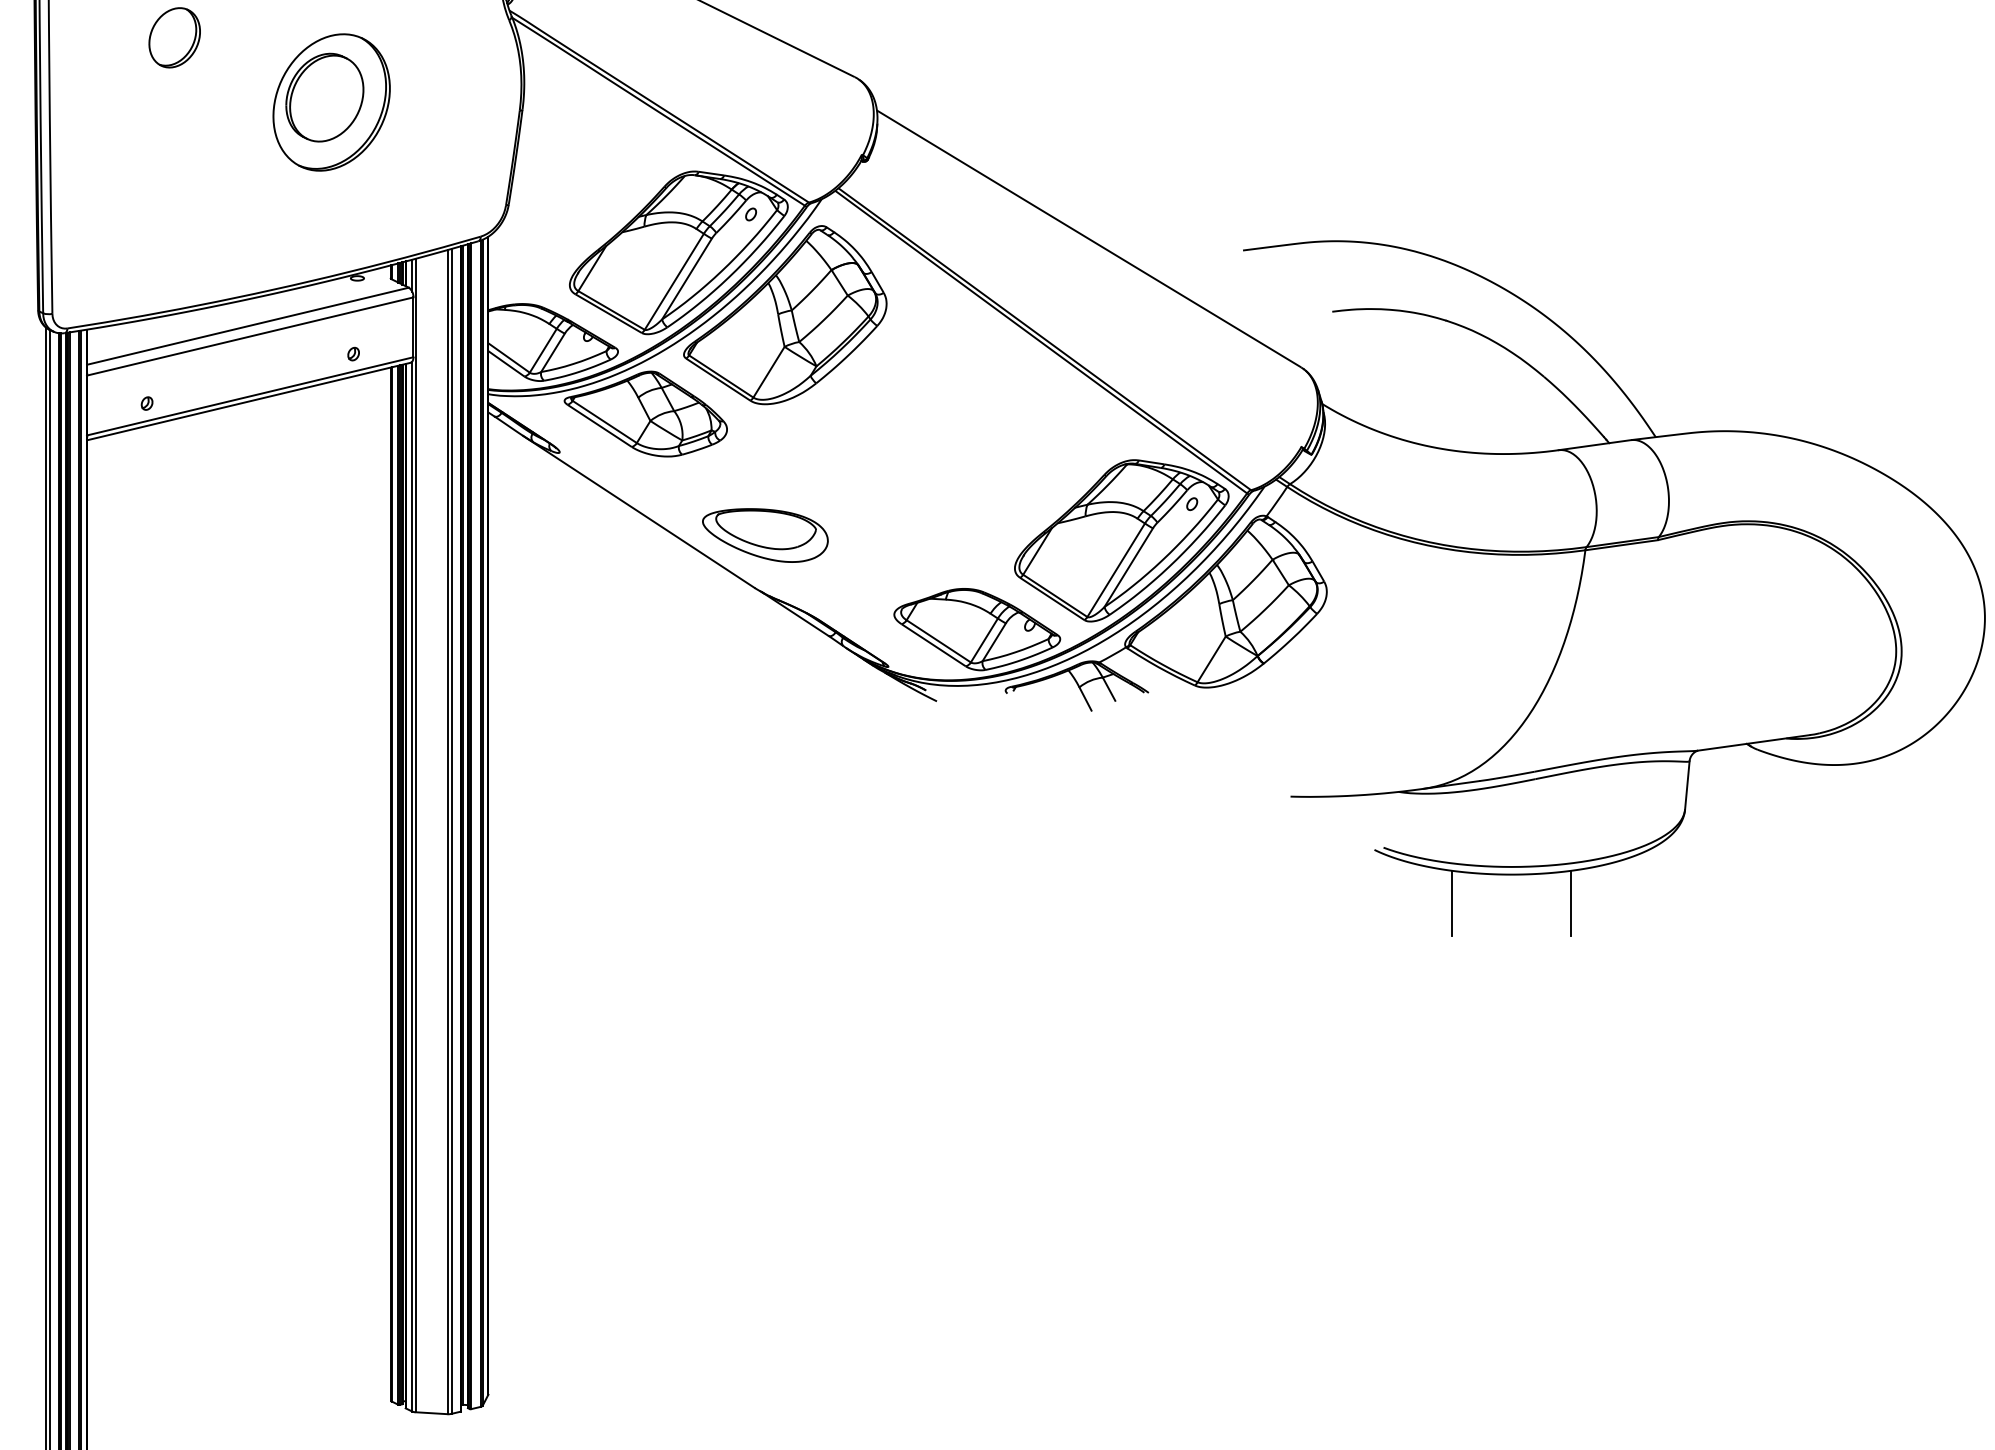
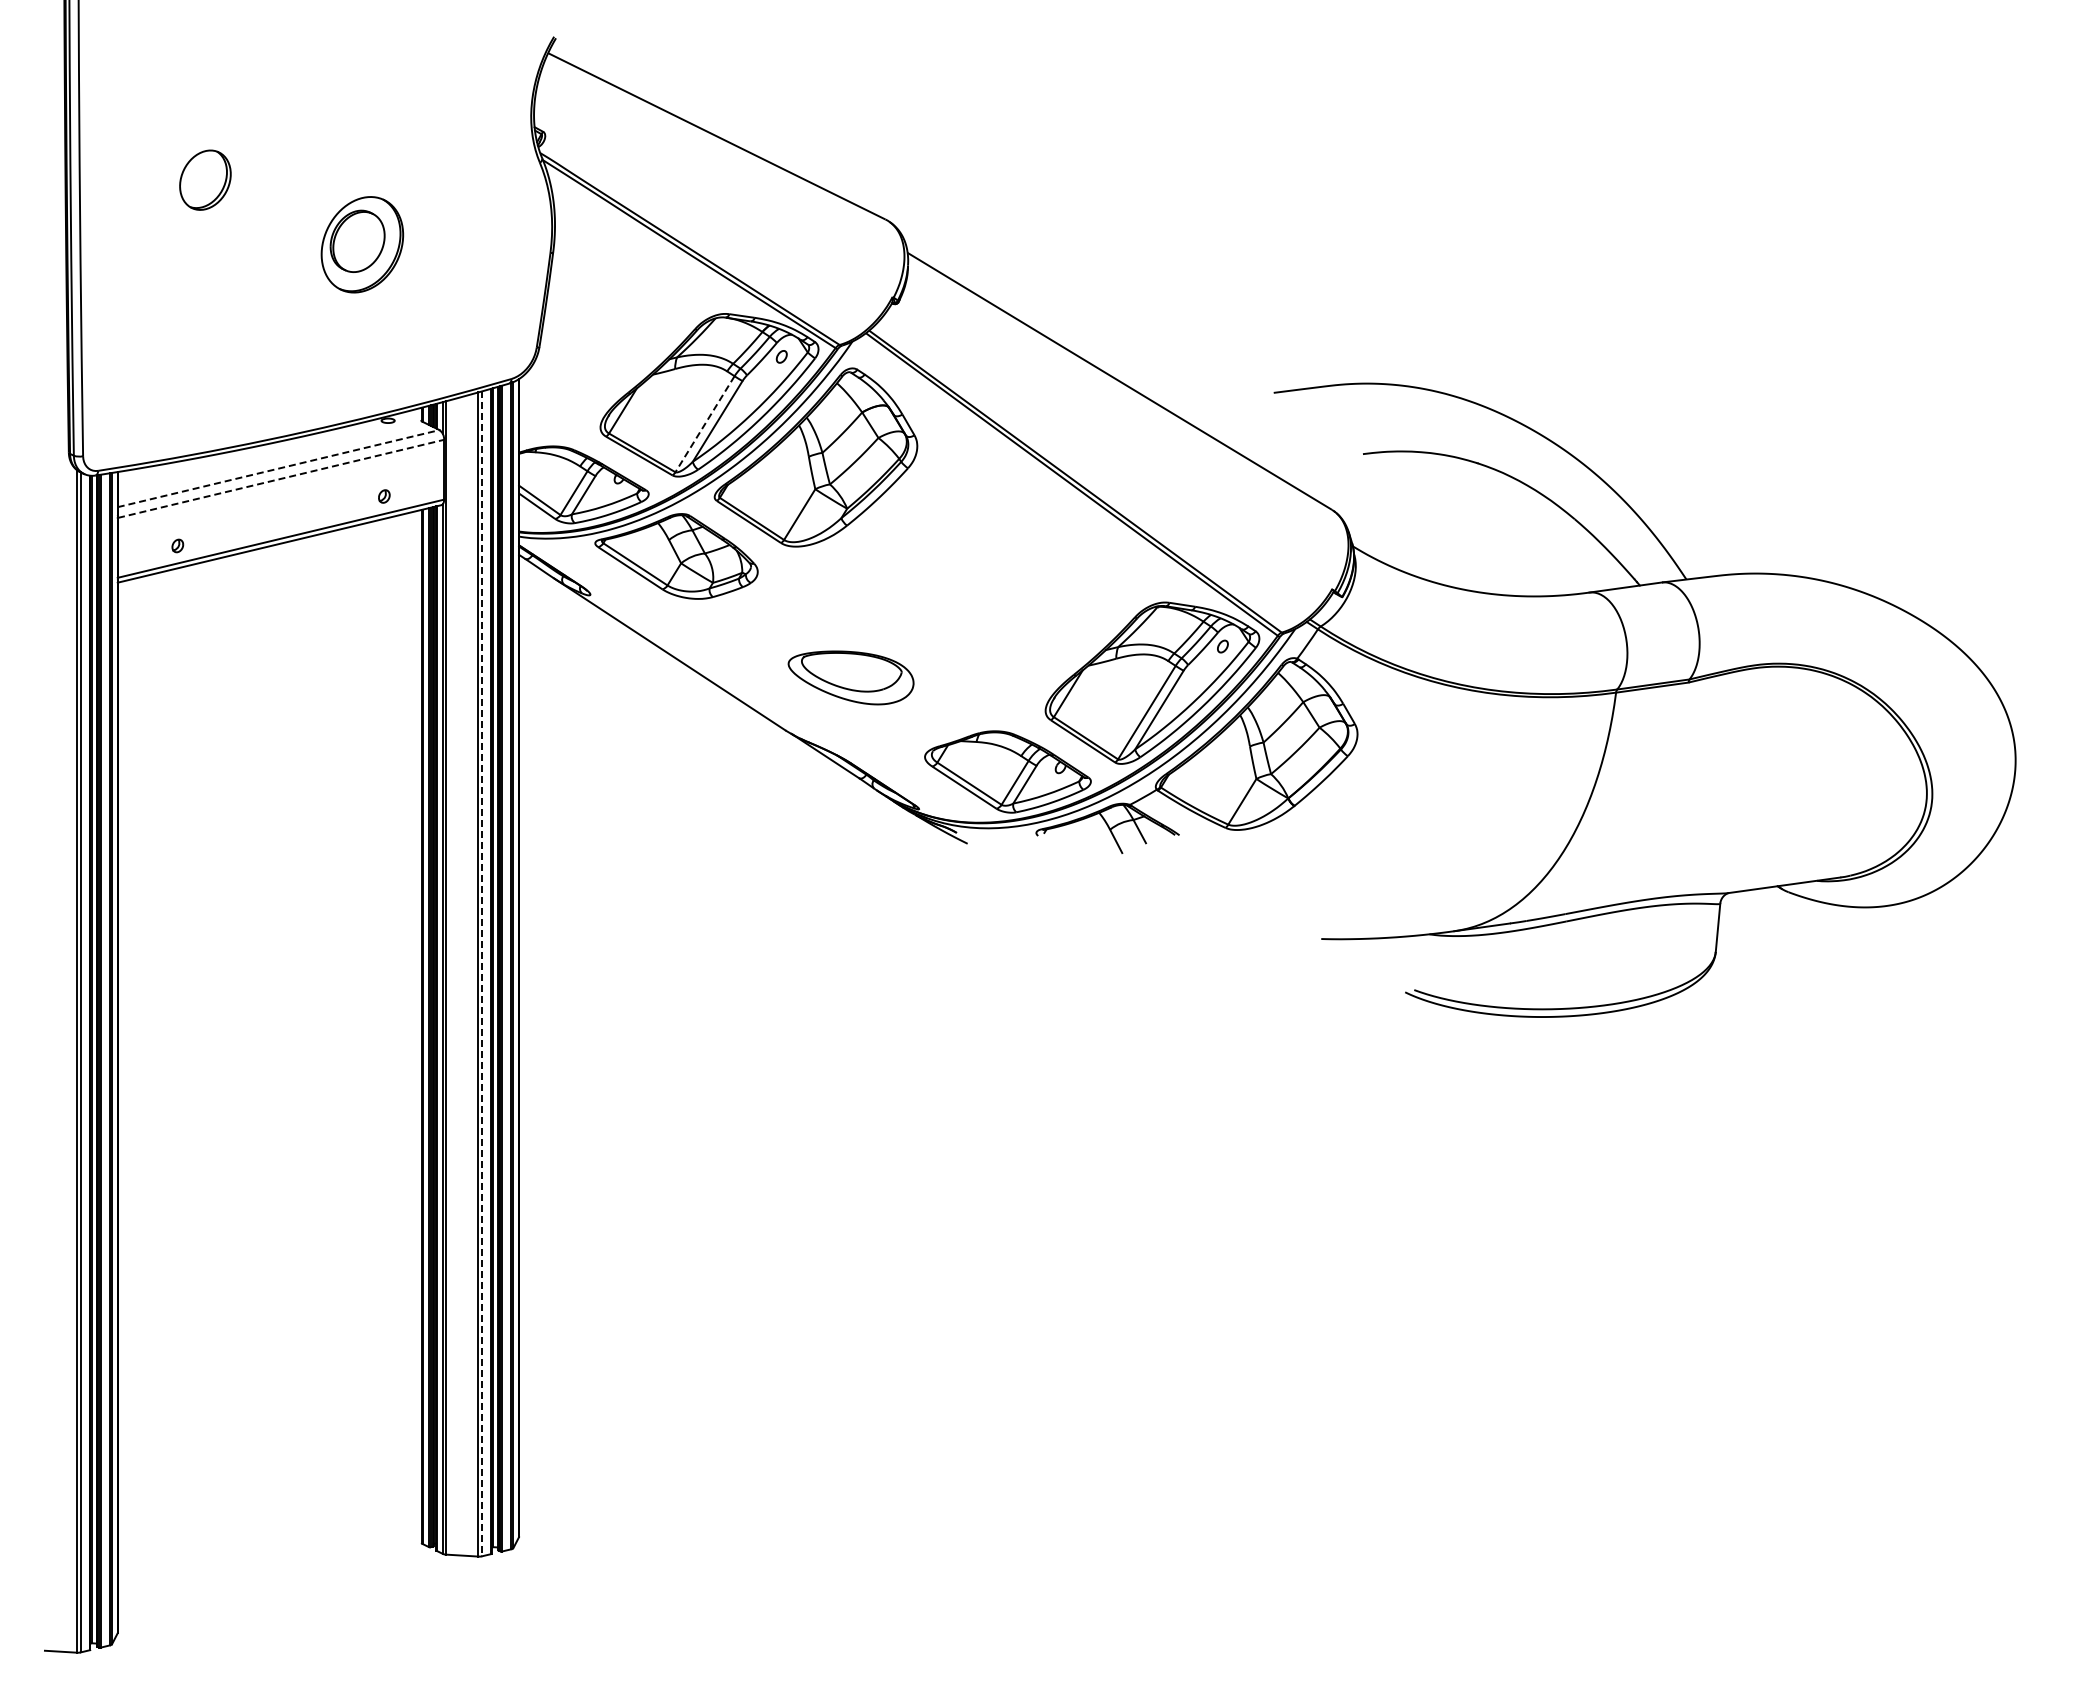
part: (331, 102) -> (362, 244), size x0.7
line: (673, 282) -> (704, 424), solid -> dashed
line: (248, 326) -> (279, 468), solid -> dashed
line: (250, 336) -> (281, 478), solid -> dashed
part: (764, 535) -> (850, 677), moved
line: (451, 832) -> (482, 974), solid -> dashed
line: (1451, 903) -> (1482, 1045), removed
line: (1571, 903) -> (1602, 1045), removed

